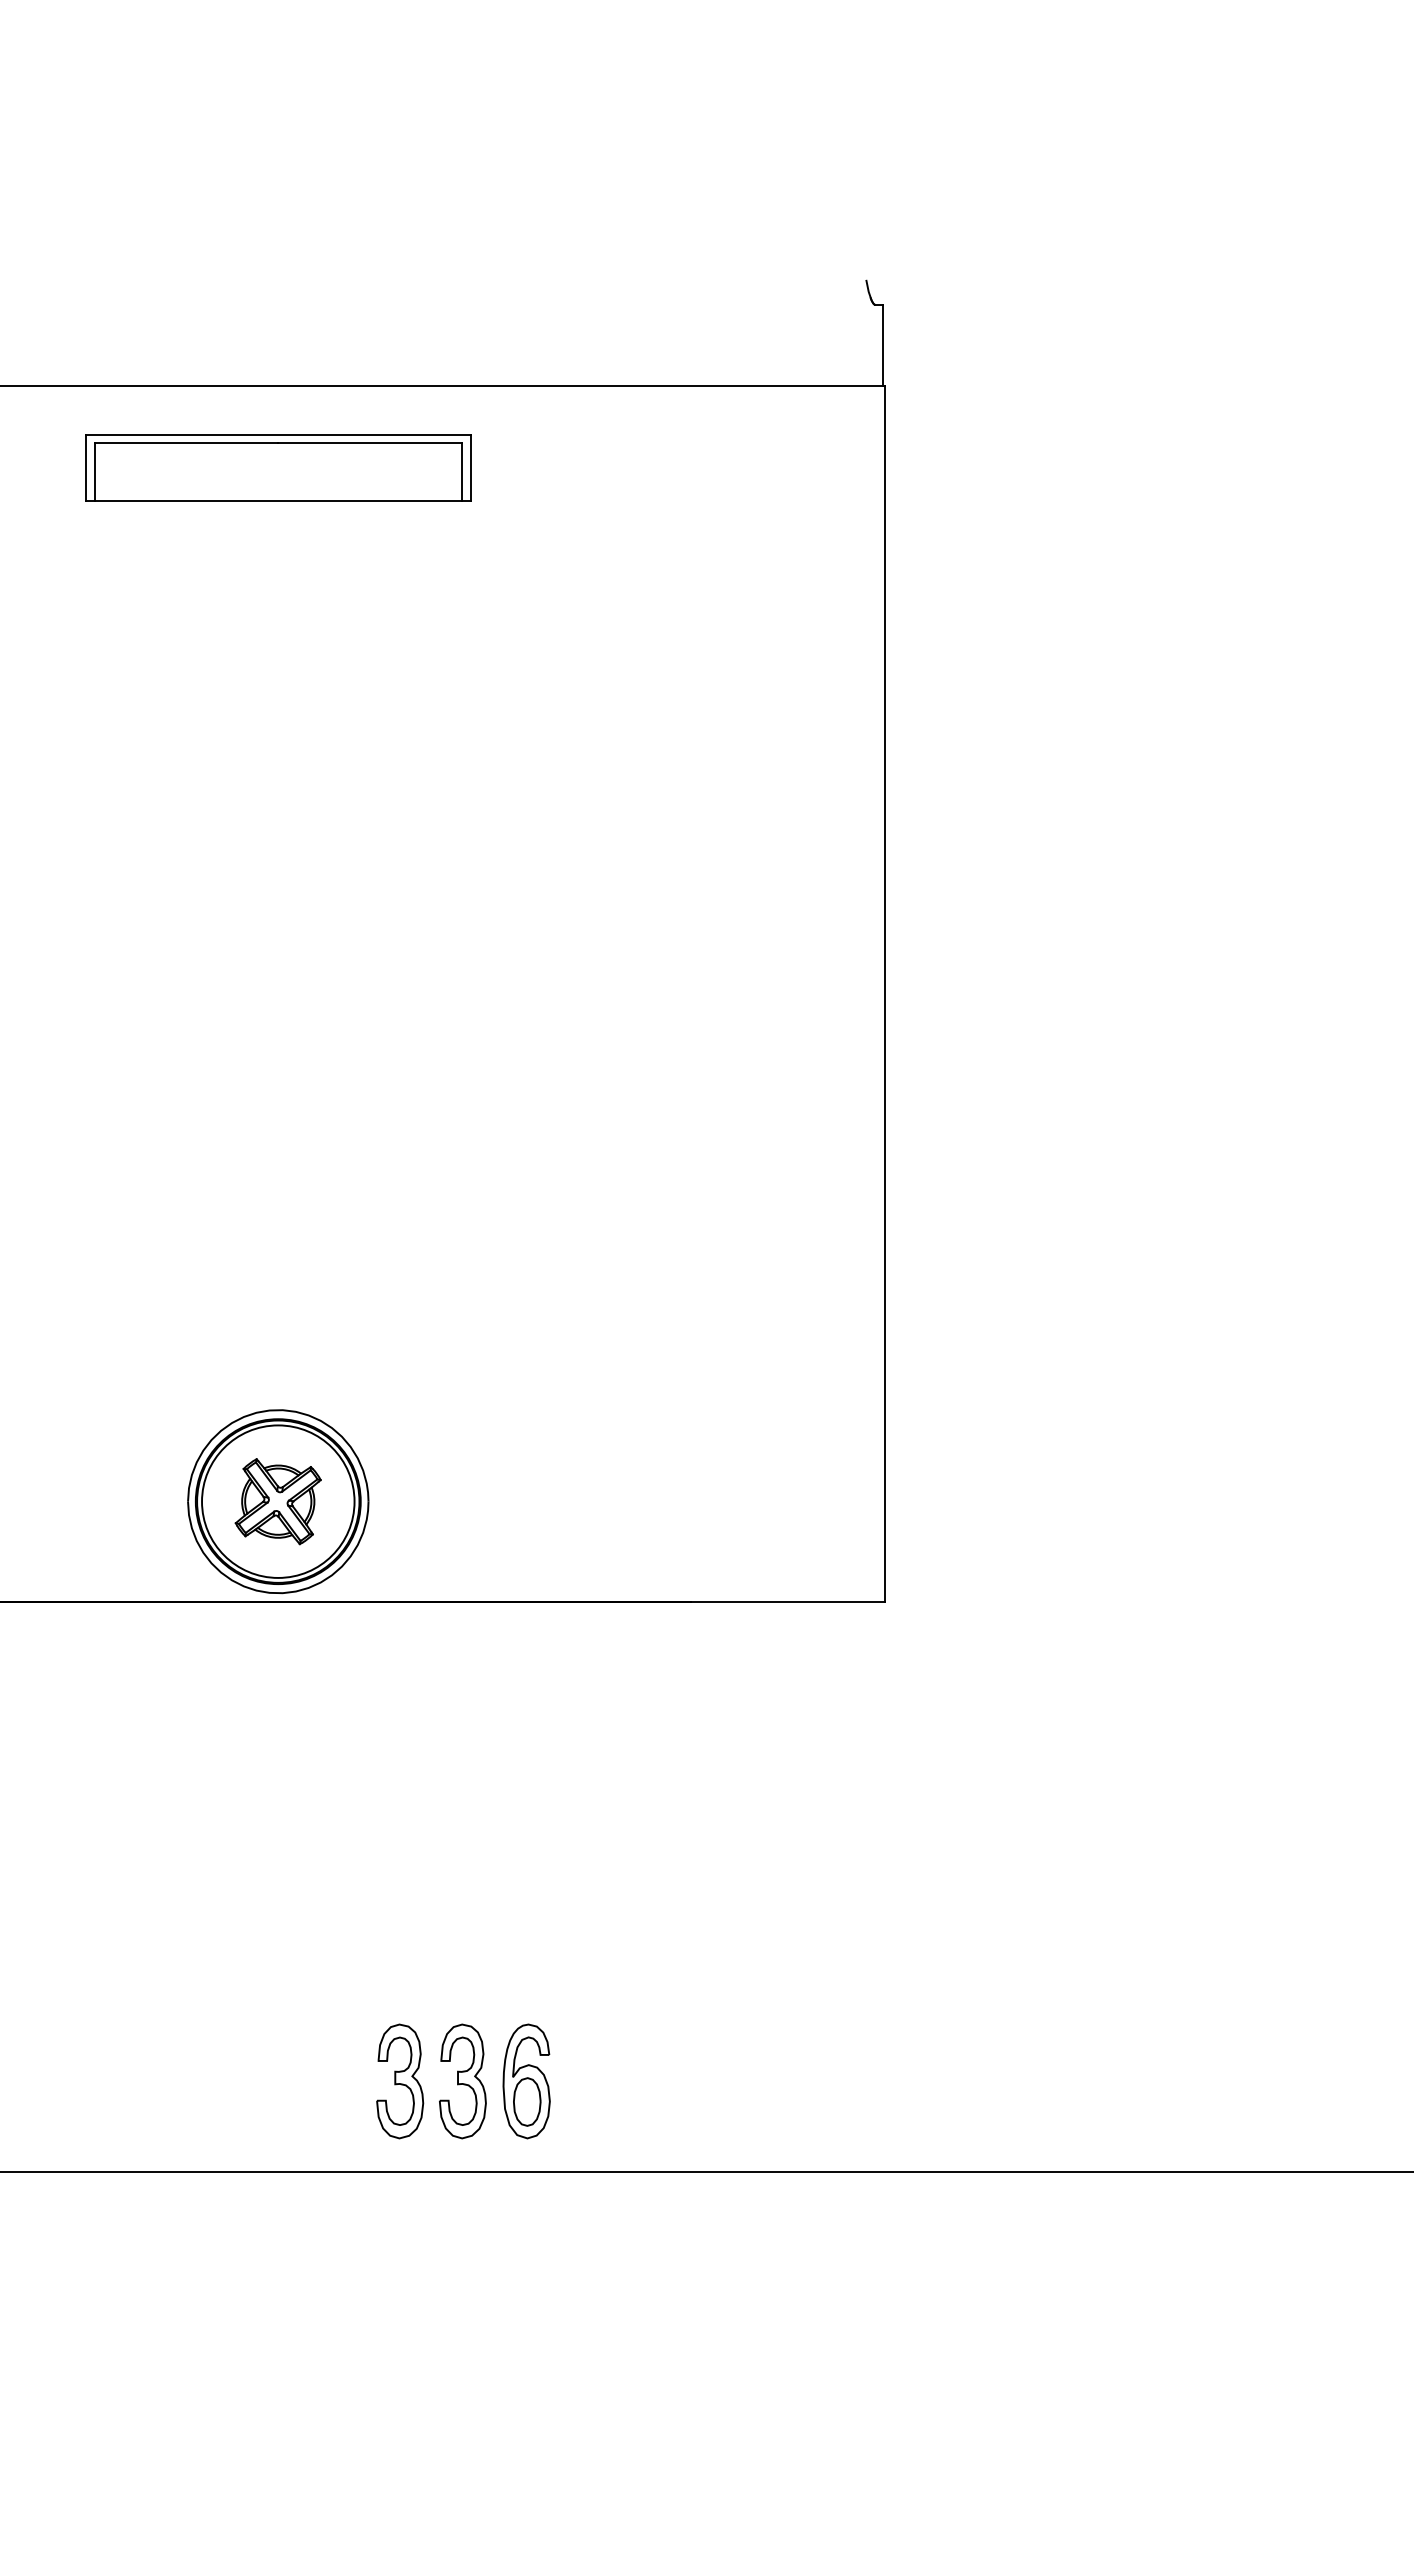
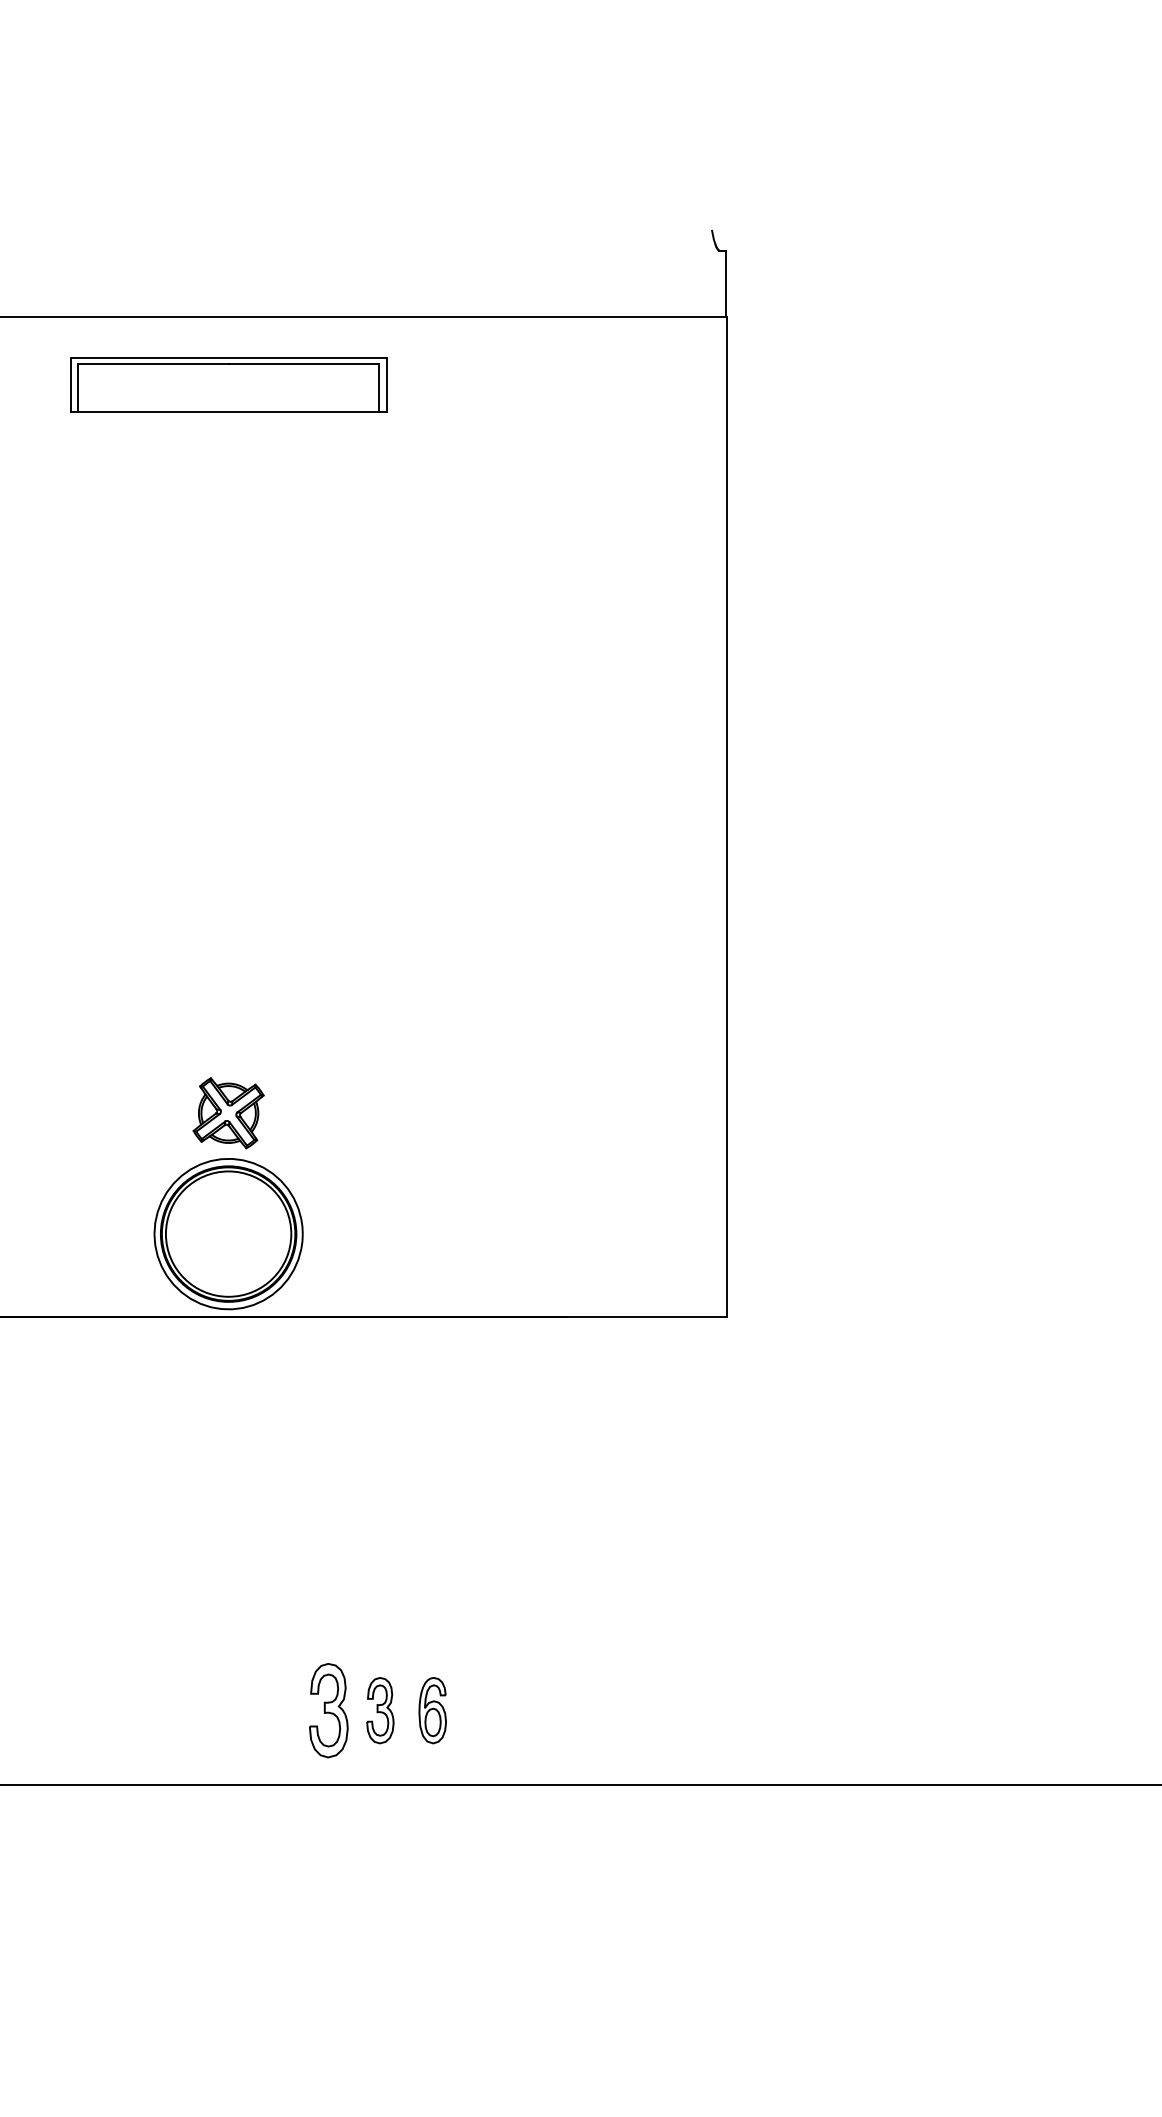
part: (277, 1501) -> (227, 1113), moved
part: (462, 2081) -> (380, 1710), size x0.7
part: (526, 2081) -> (432, 1710), size x0.7

